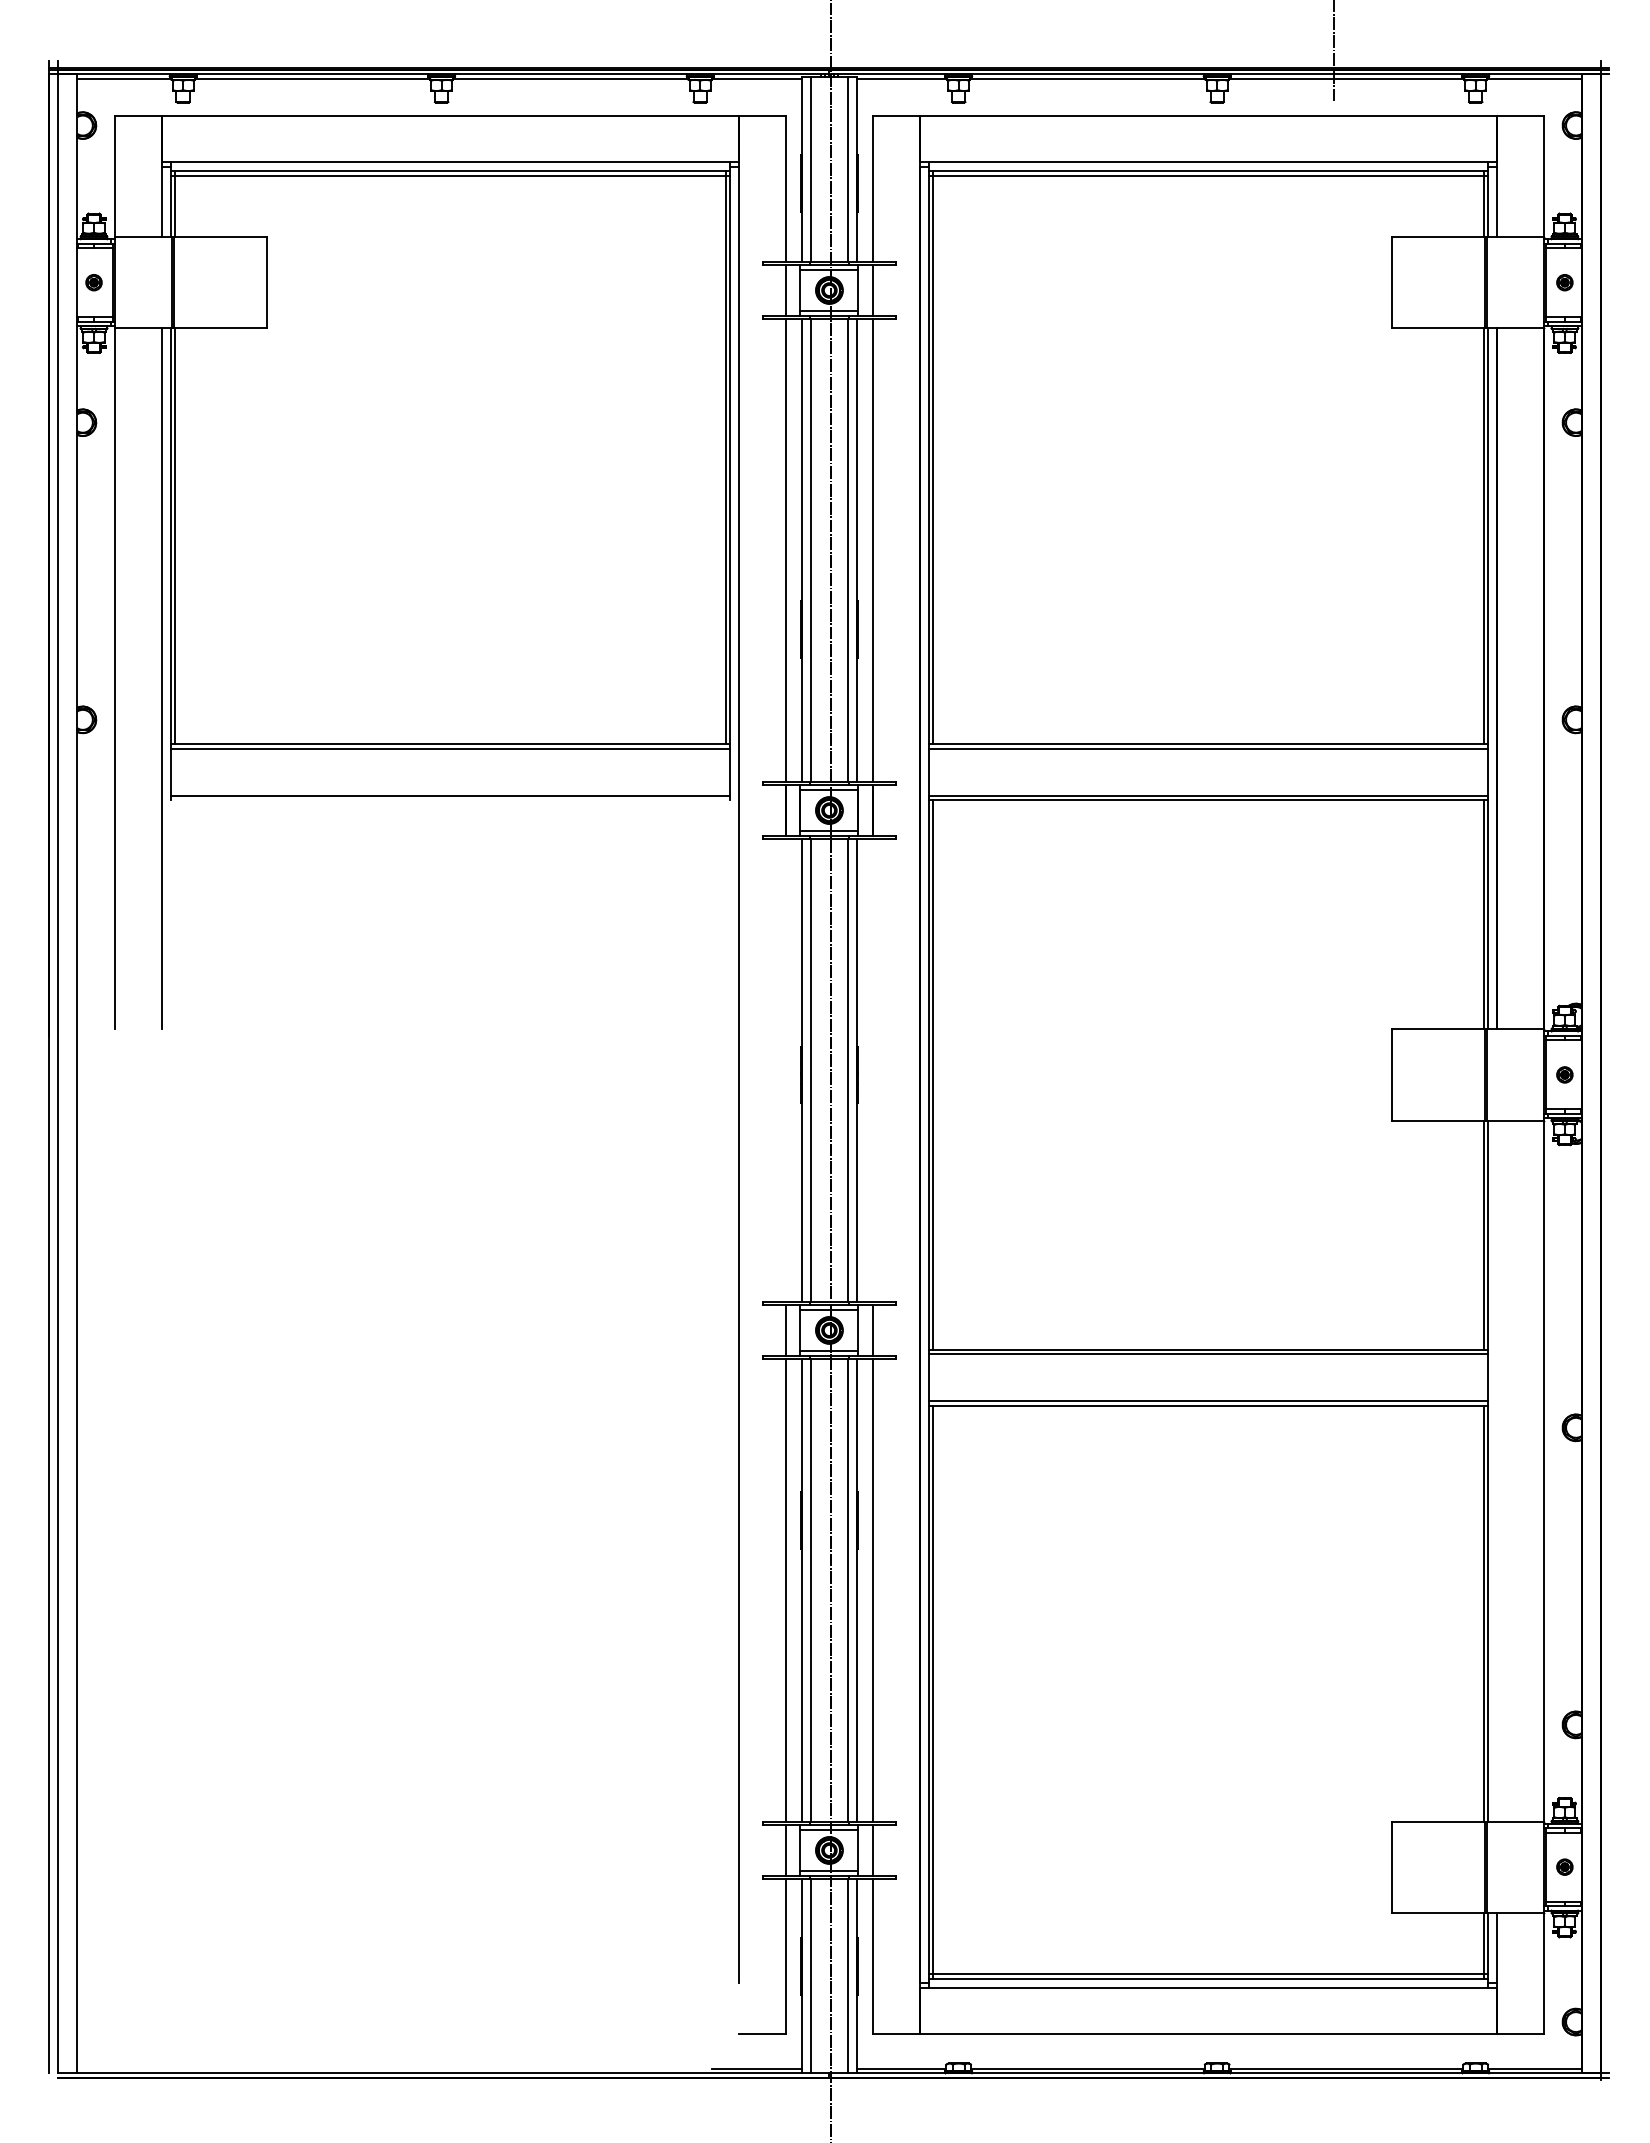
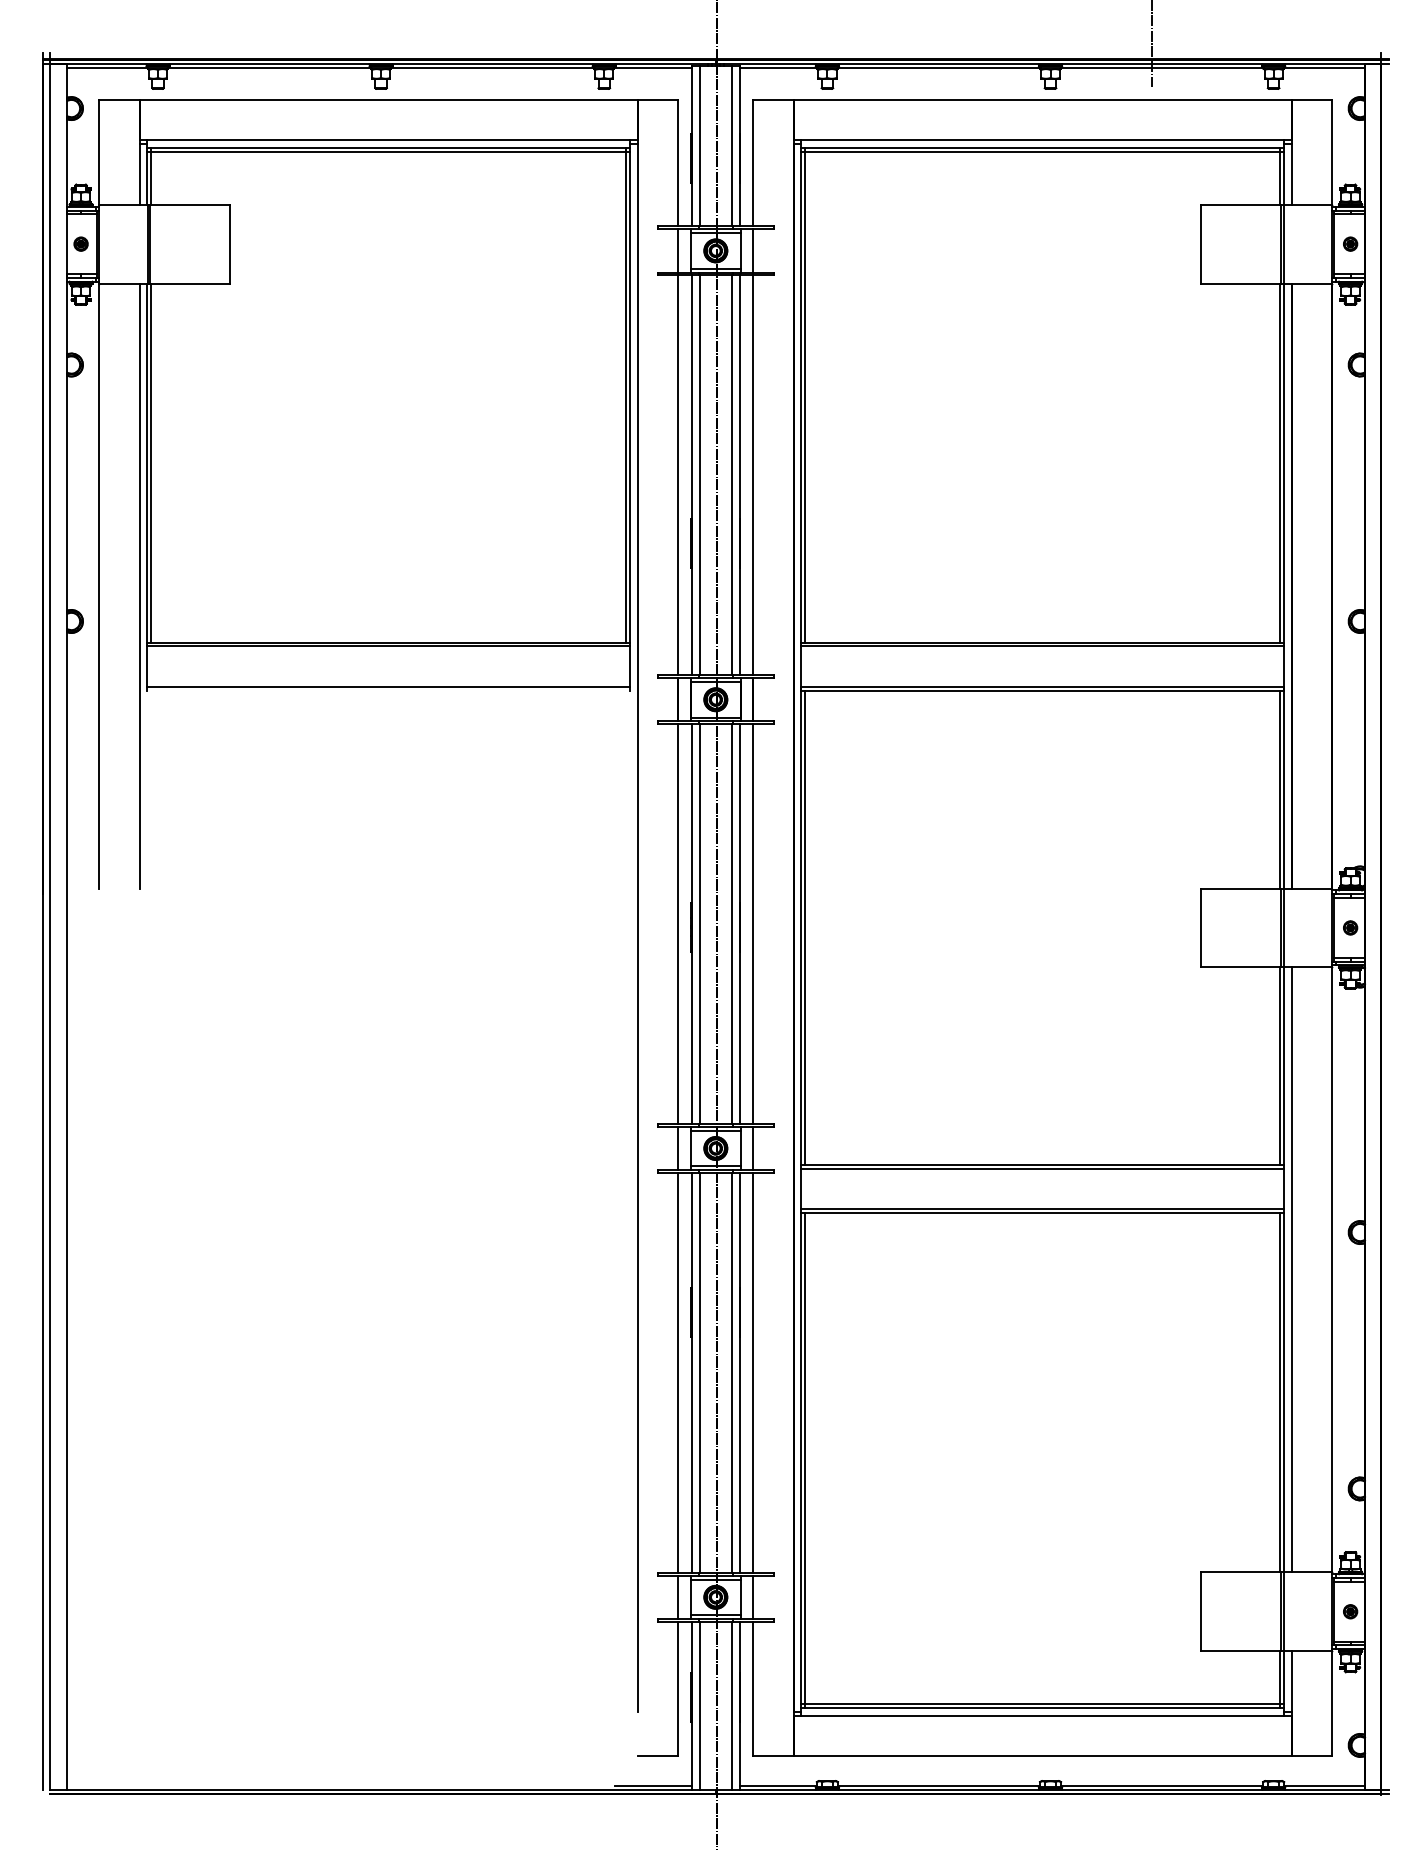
line: (785, 1070) -> (677, 924), added
line: (872, 1070) -> (752, 924), added
line: (1496, 1470) -> (1291, 1269), added

